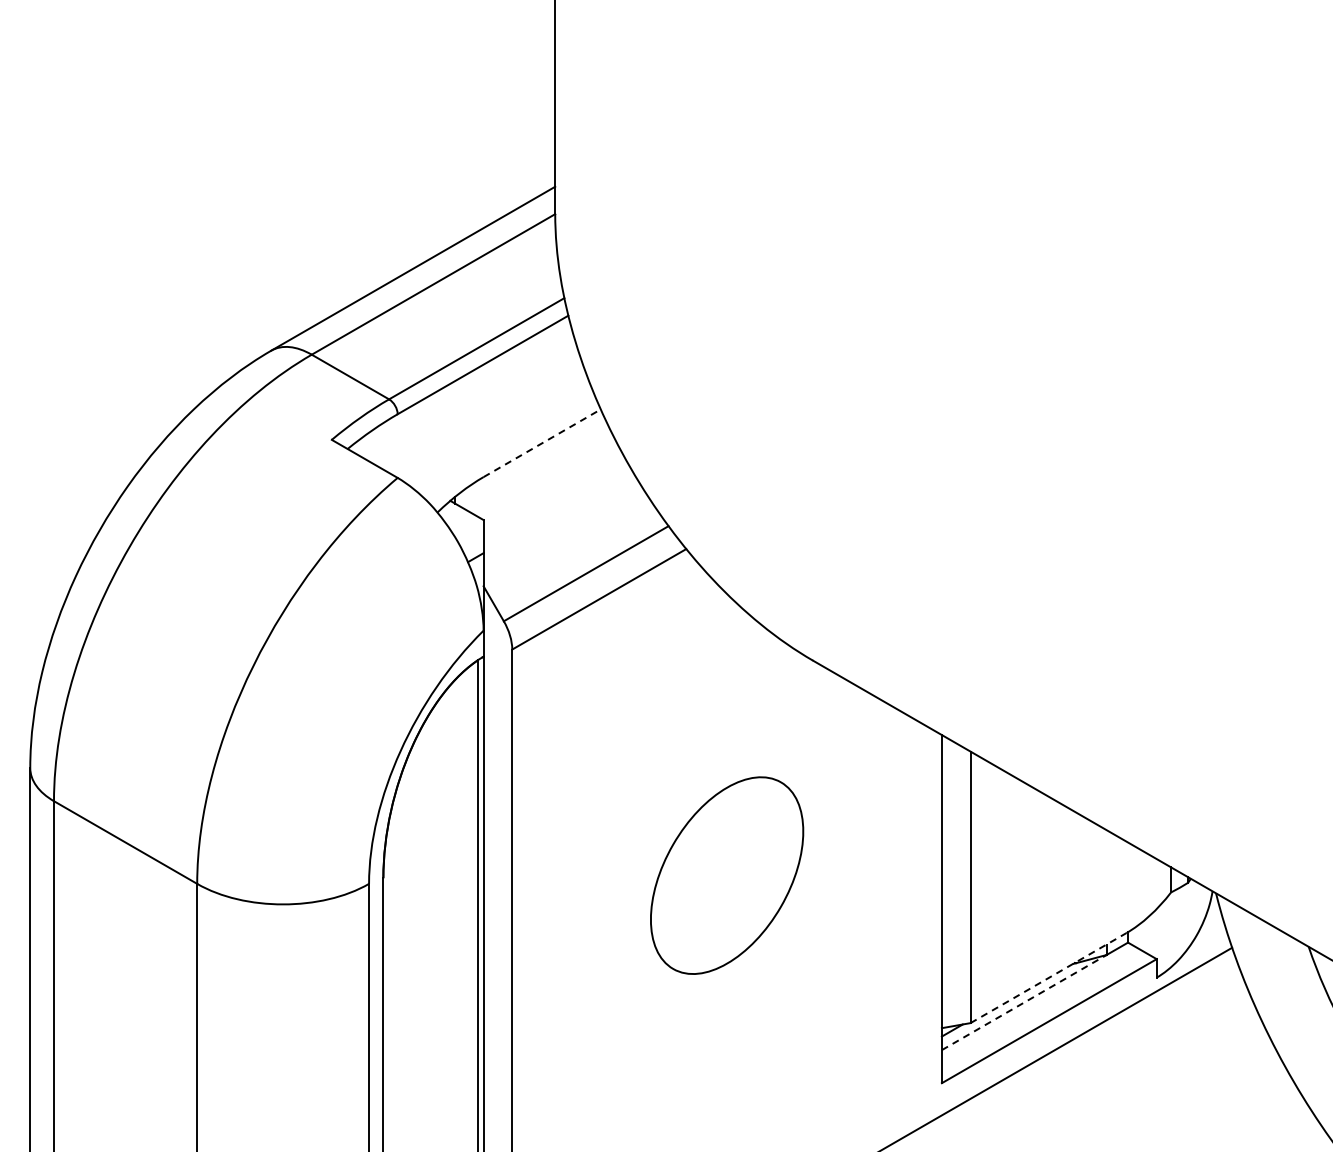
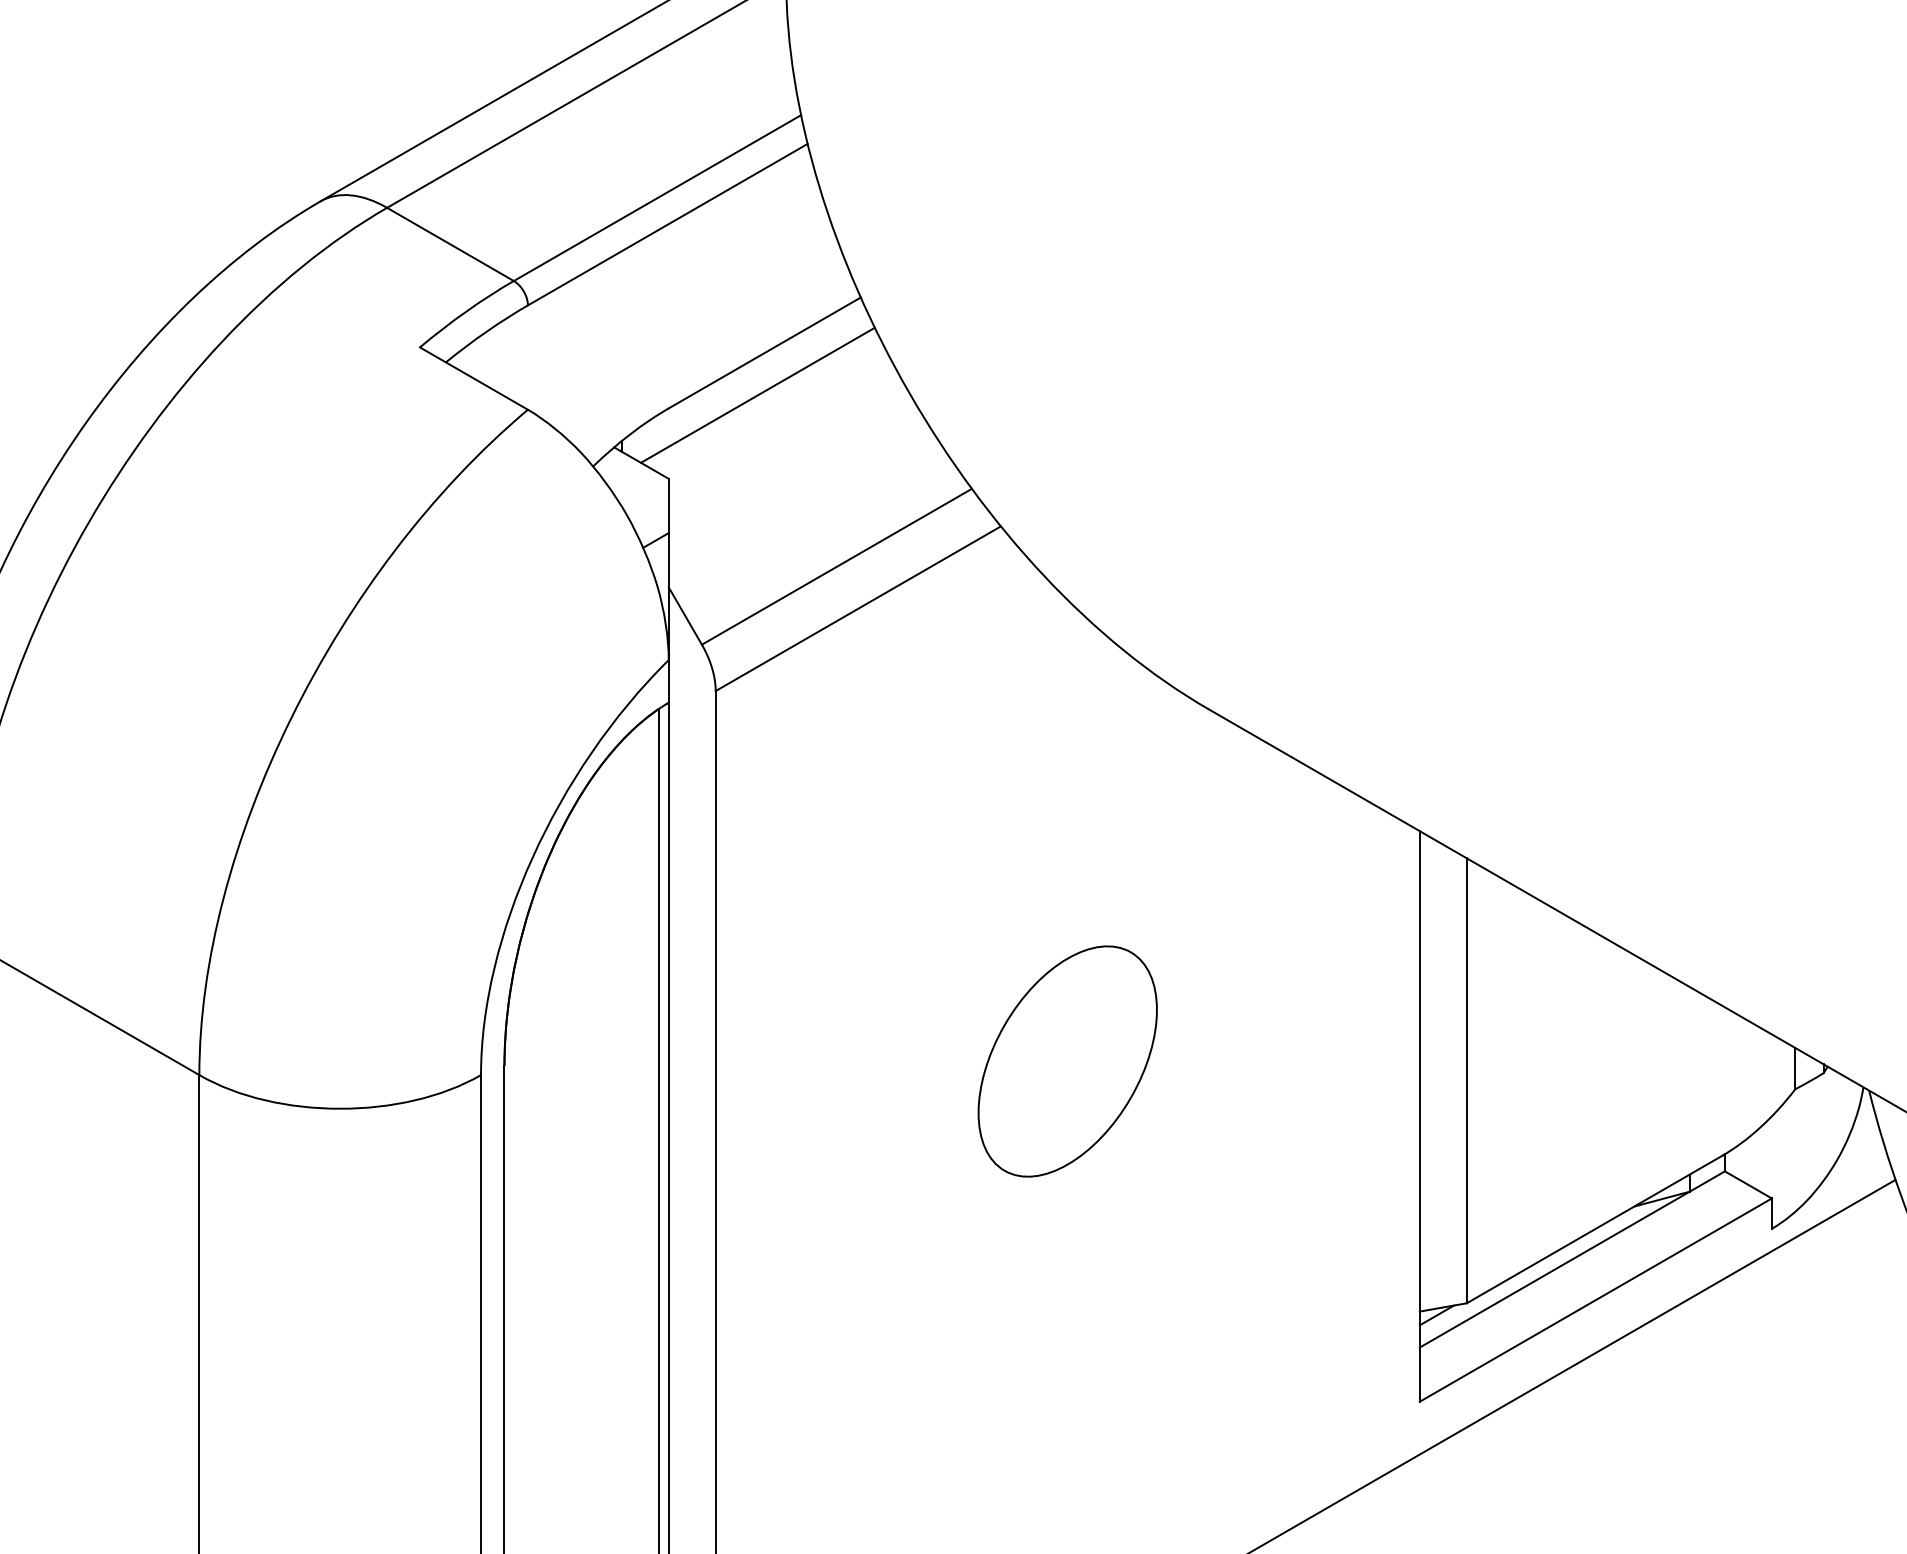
line: (542, 443) -> (765, 353), dashed -> solid
line: (537, 468) -> (757, 394), added
part: (726, 875) -> (1066, 1061), size x0.71
line: (1048, 977) -> (1594, 1228), dashed -> solid
line: (1024, 1002) -> (1555, 1269), dashed -> solid

